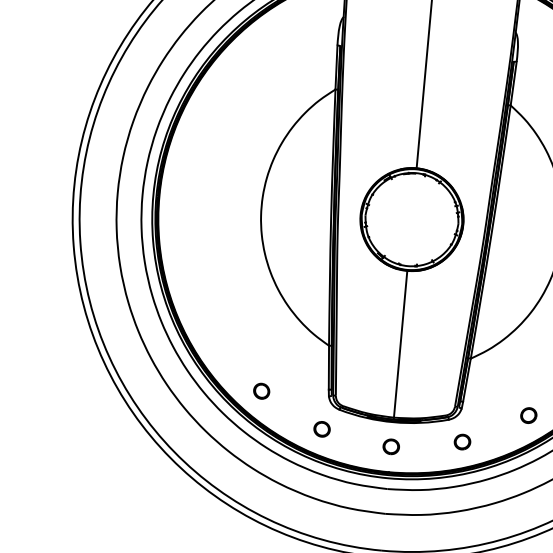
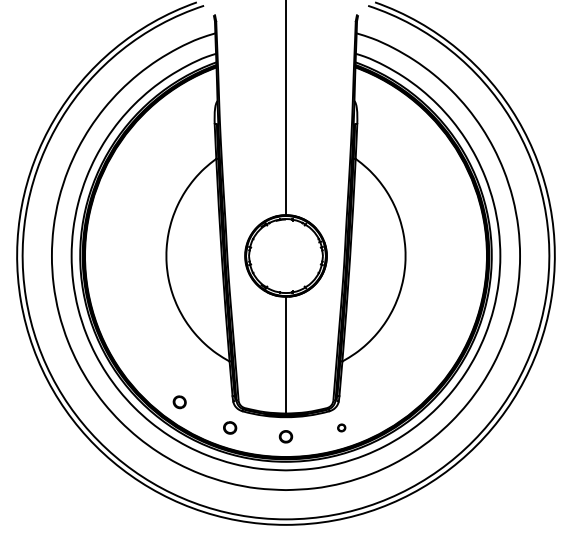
part: (529, 415) -> (392, 402), removed
part: (462, 441) -> (341, 427), size x0.6

